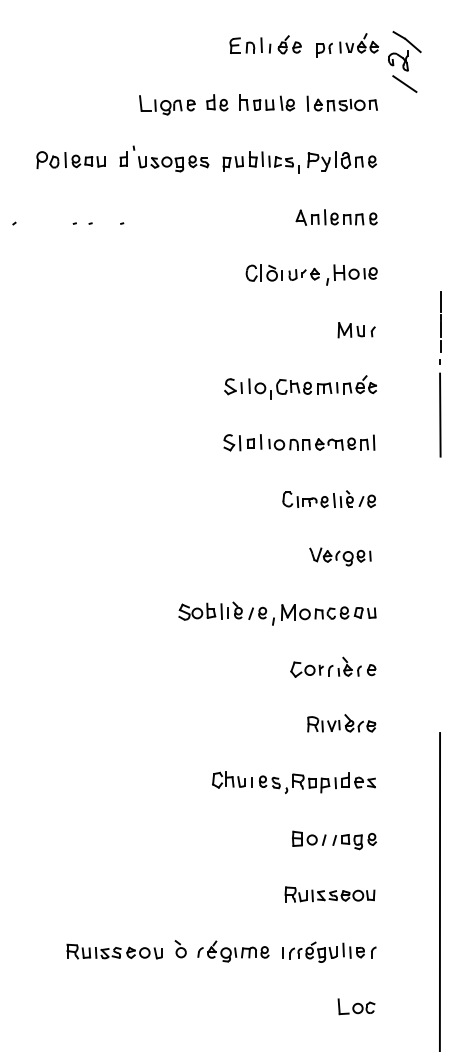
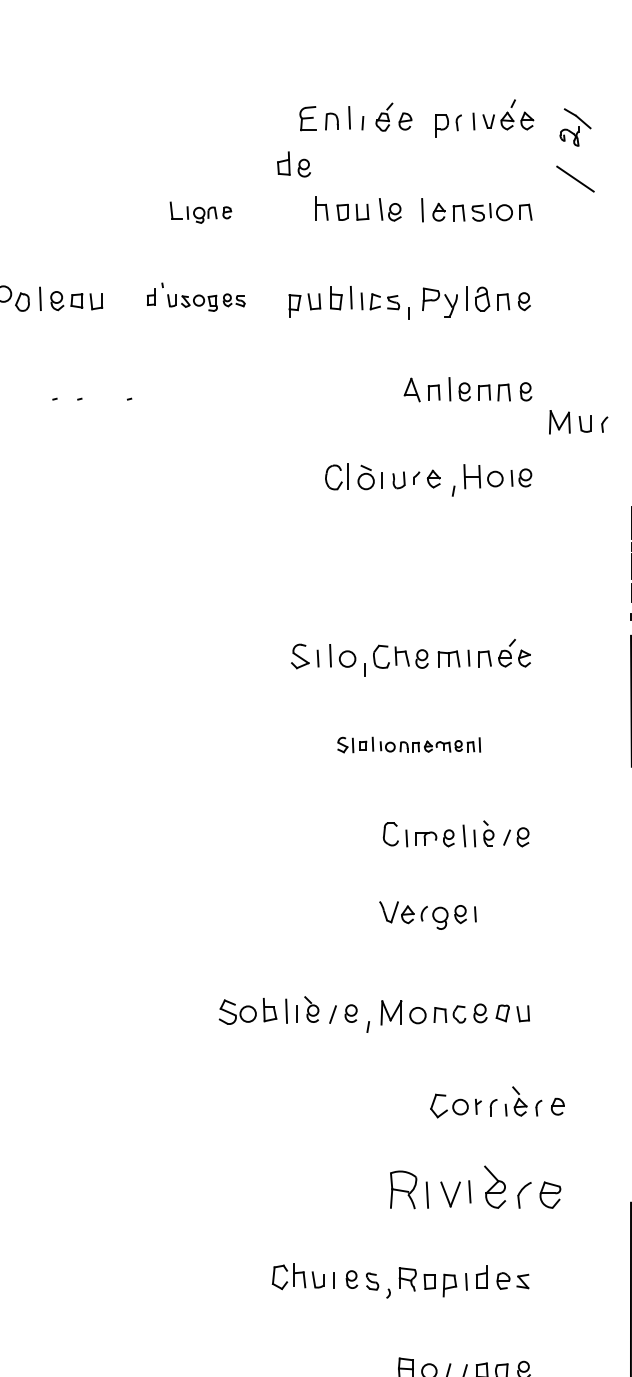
part: (404, 51) -> (574, 127), size x0.6
part: (217, 102) -> (294, 163), moved
part: (167, 105) -> (201, 212), size x0.7
part: (164, 158) -> (196, 296), size x0.7
part: (356, 330) -> (578, 422), moved
part: (299, 442) -> (409, 744), size x0.6
part: (340, 556) -> (428, 914), moved
part: (333, 666) -> (497, 1100), moved
part: (341, 723) -> (475, 1187), size x1.6

